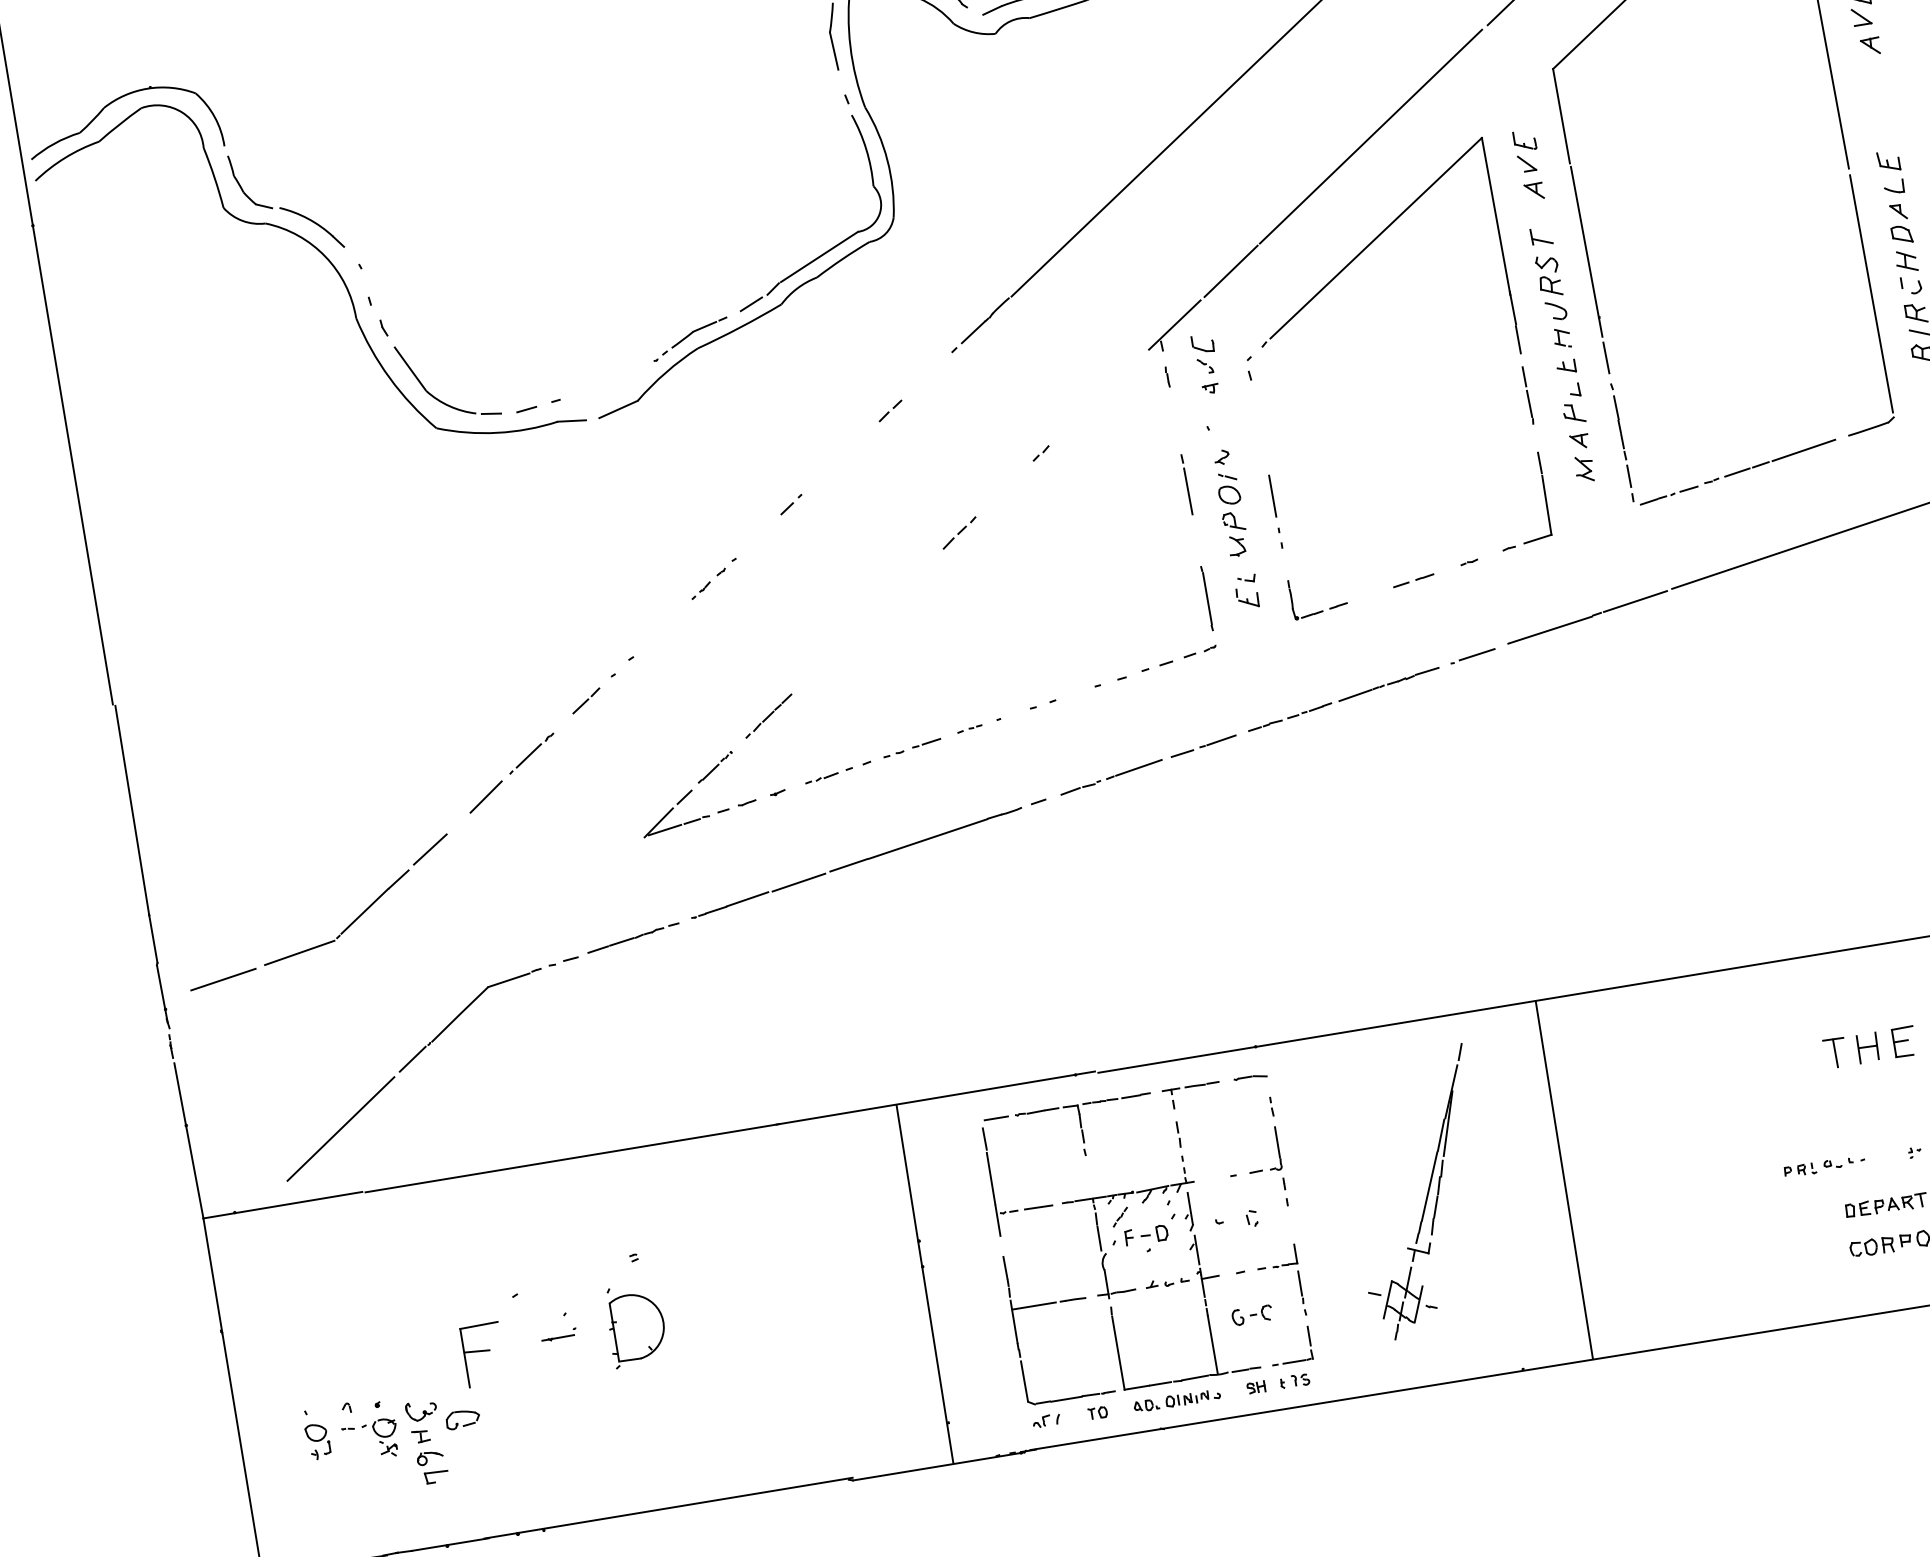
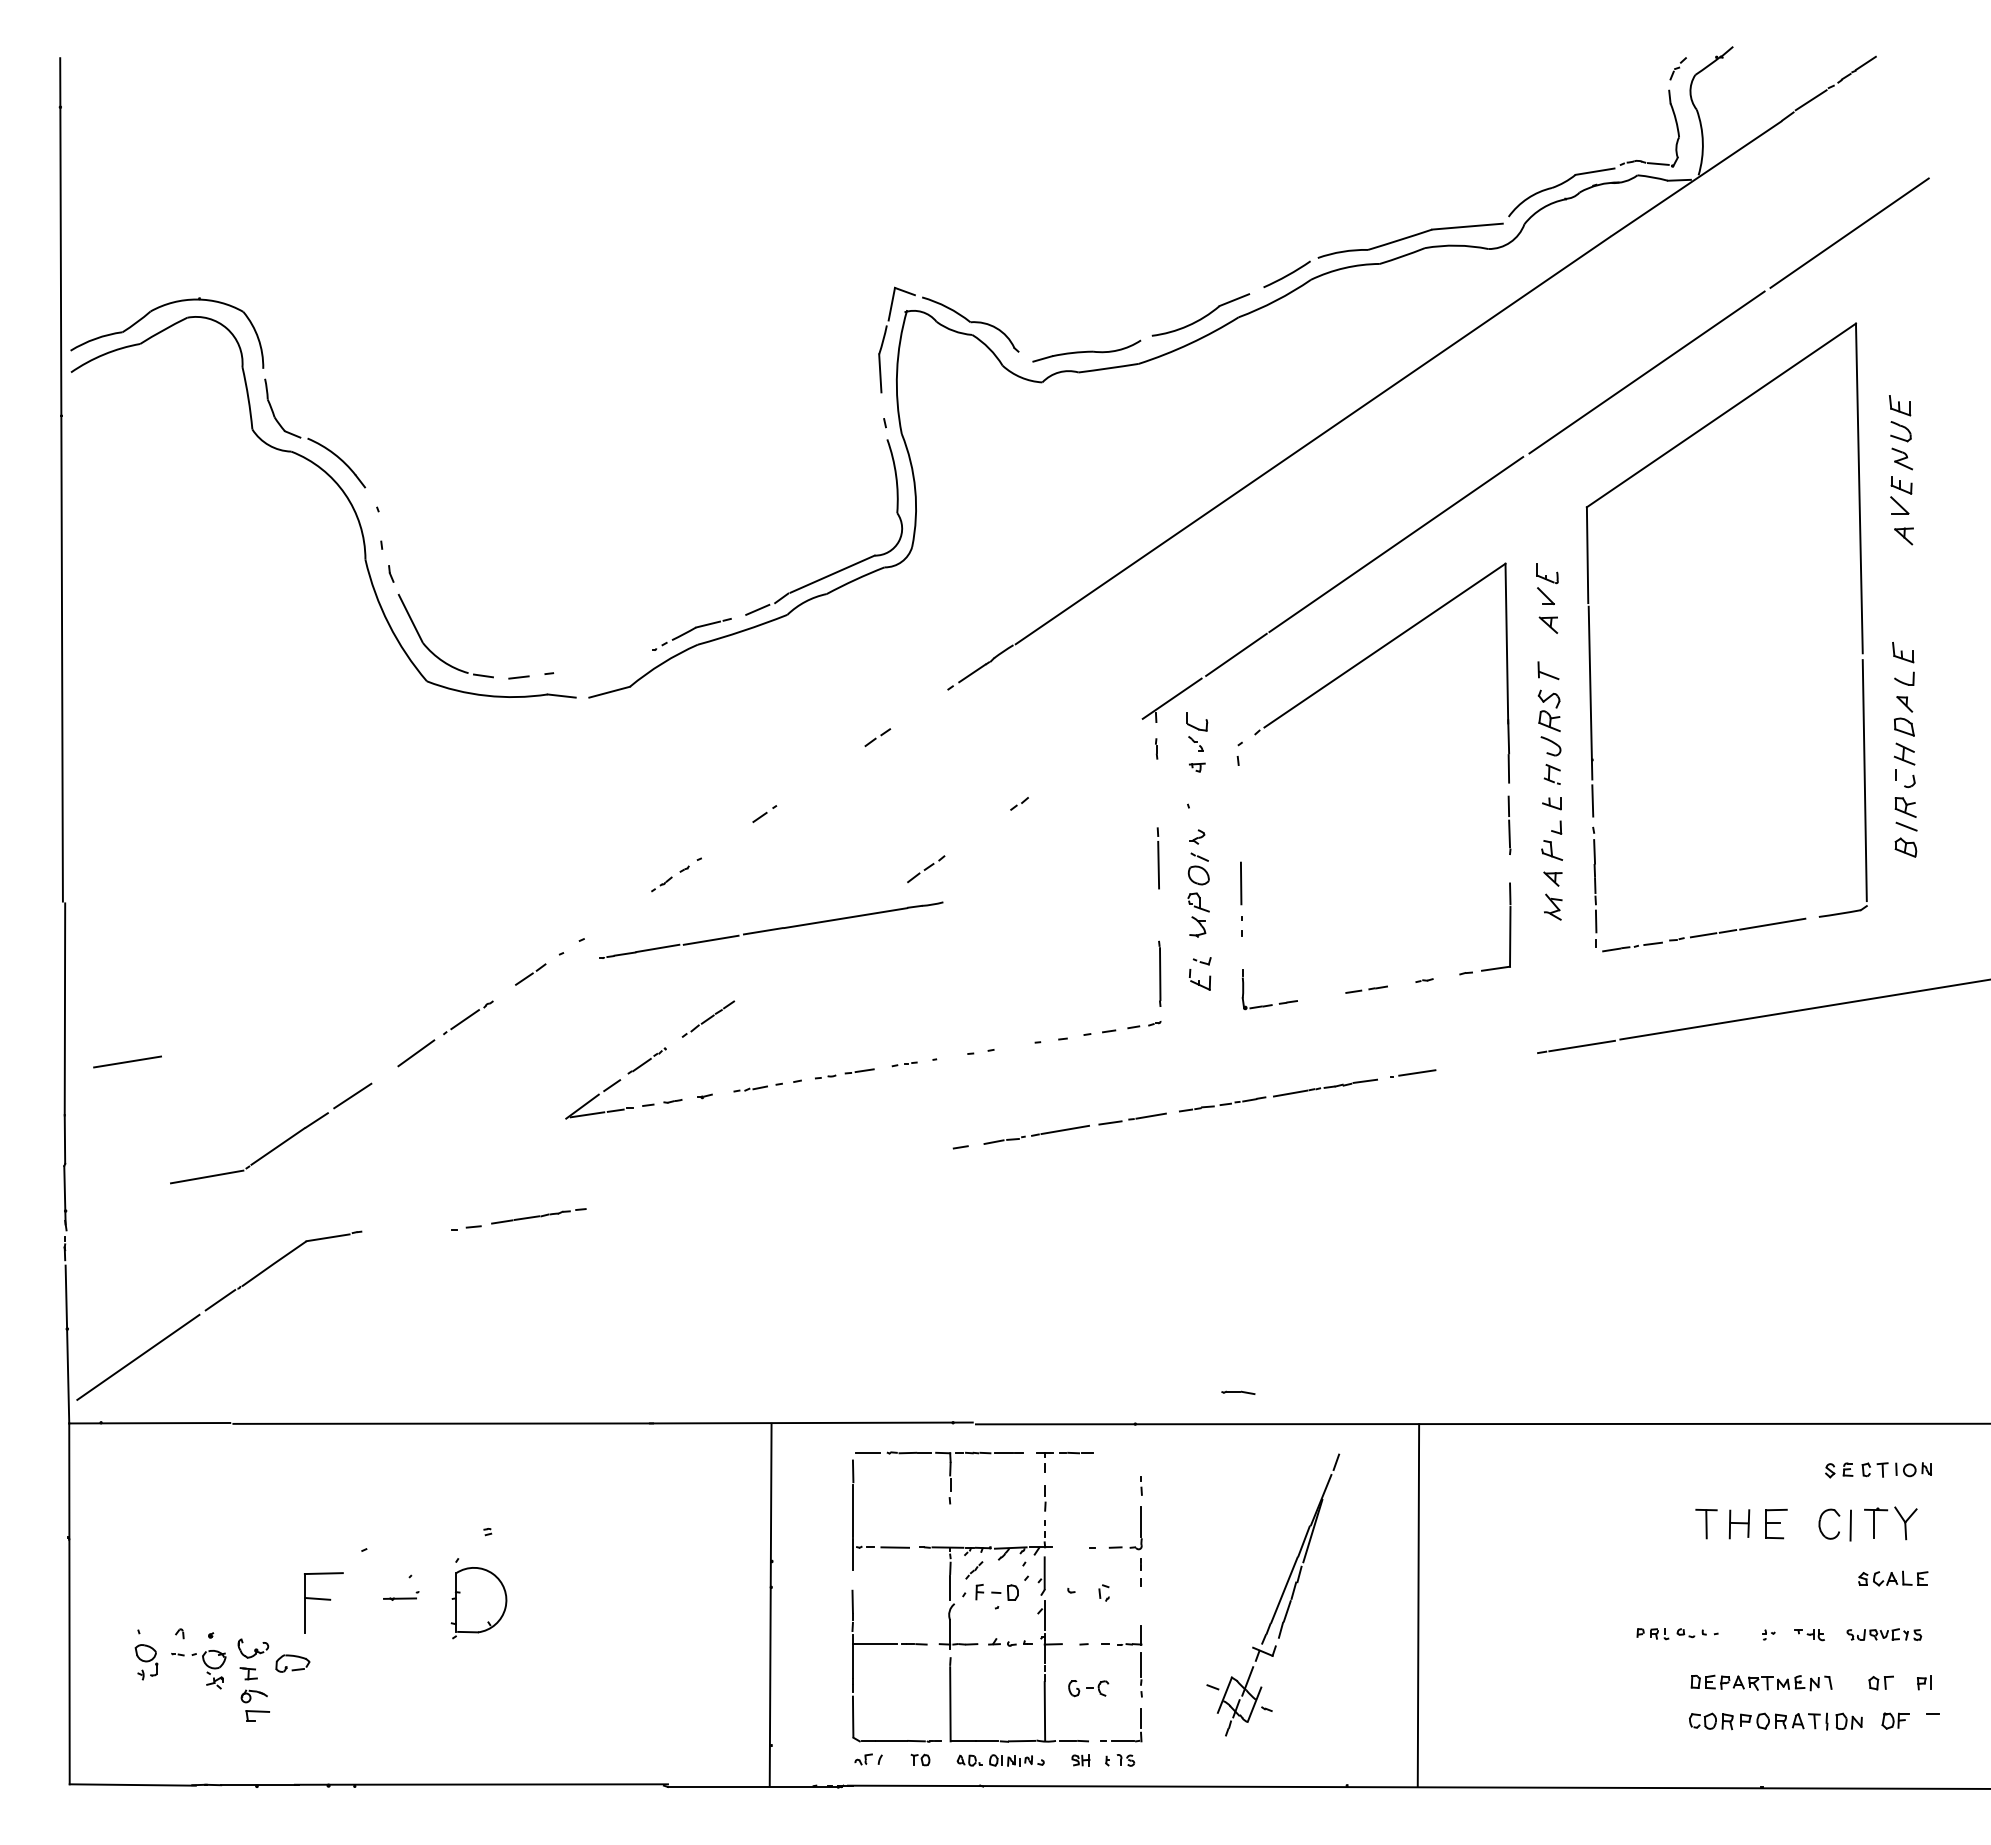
line: (1549, 630) -> (1492, 1060), removed
part: (856, 862) -> (771, 929), moved
line: (223, 979) -> (127, 1061), moved
part: (406, 1066) -> (213, 1306), moved
part: (1250, 1077) -> (1238, 1392), moved

